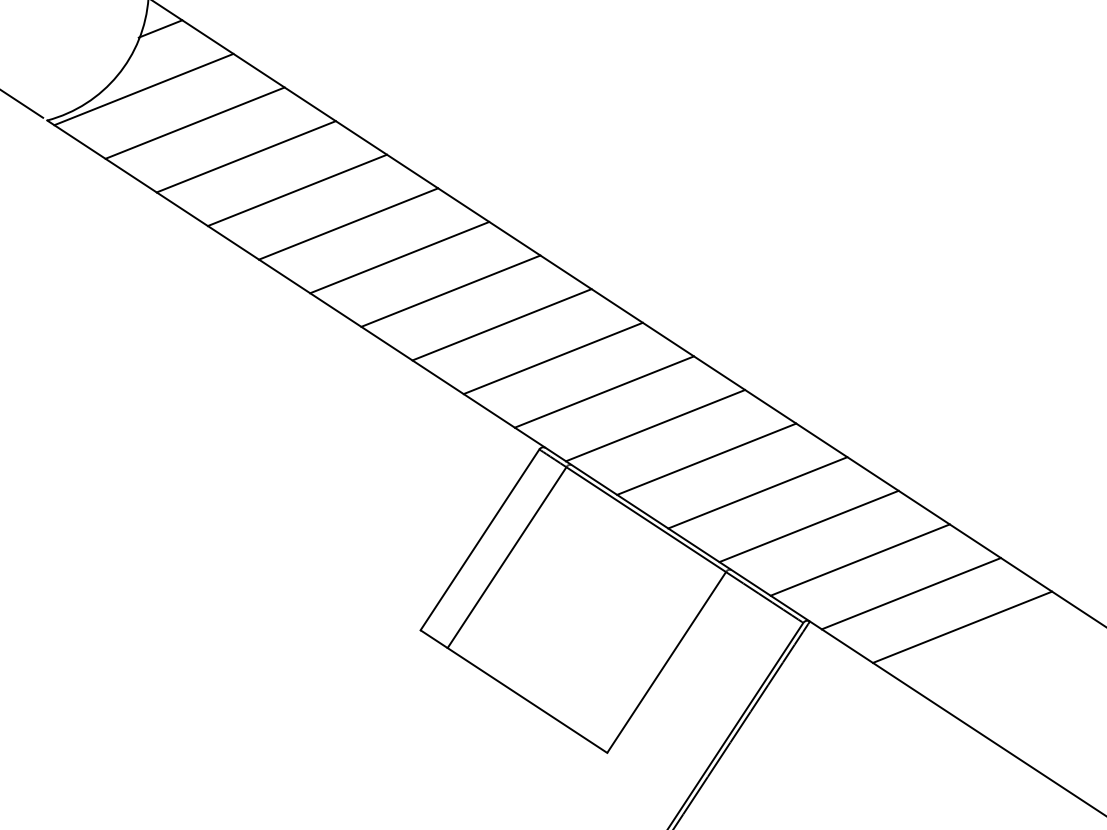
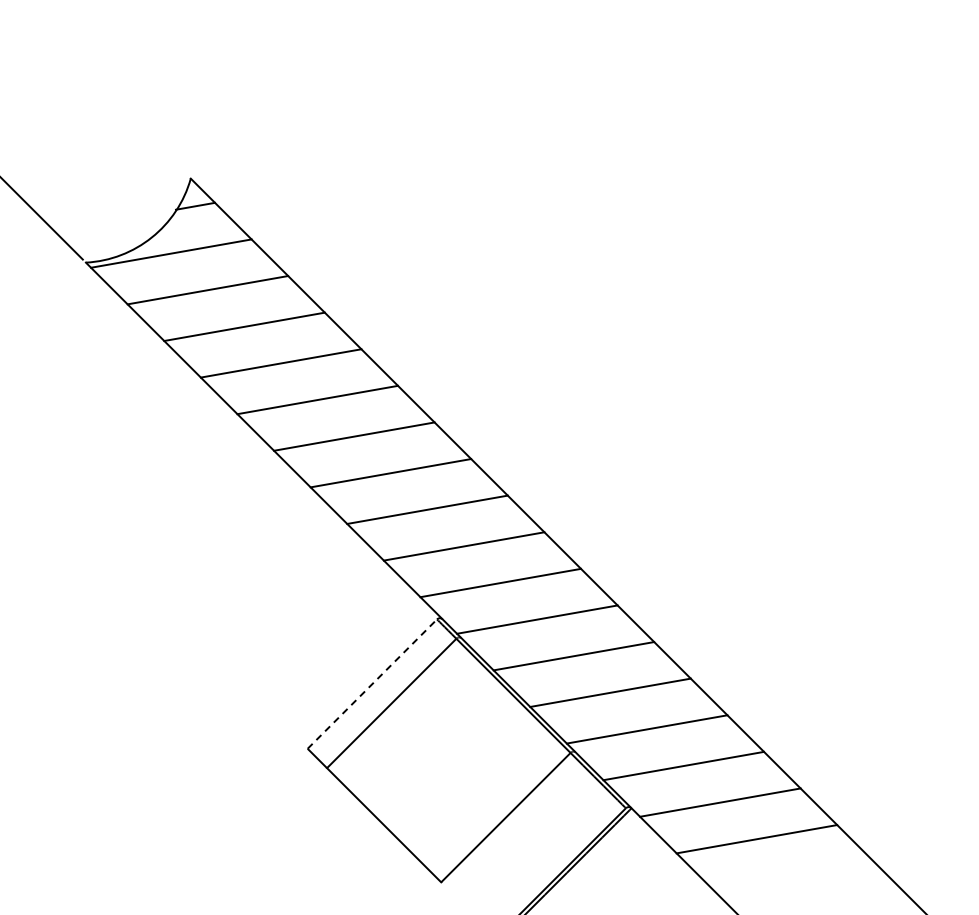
line: (479, 539) -> (372, 683), solid -> dashed

